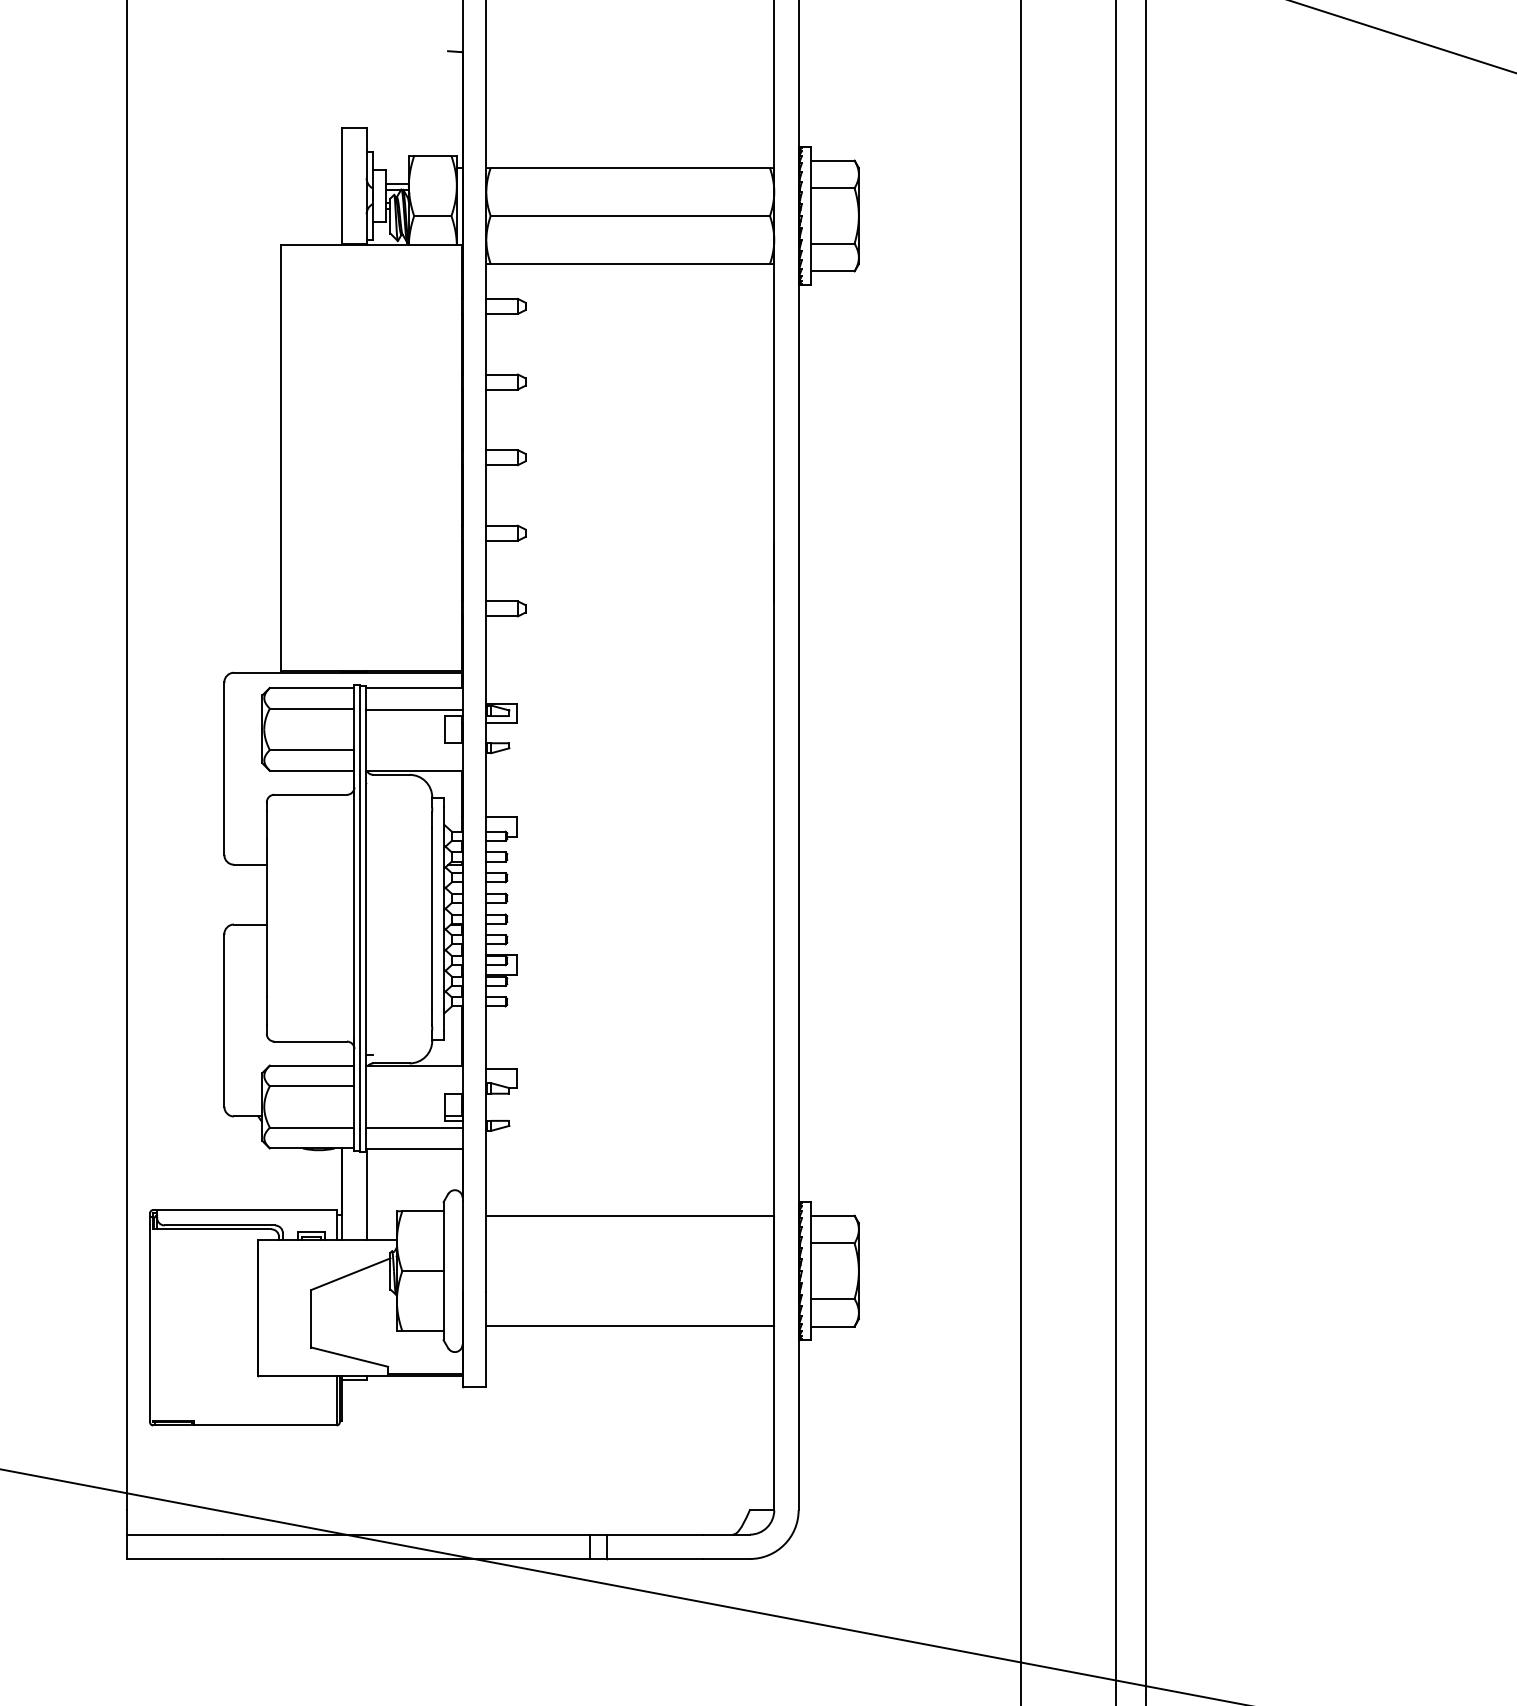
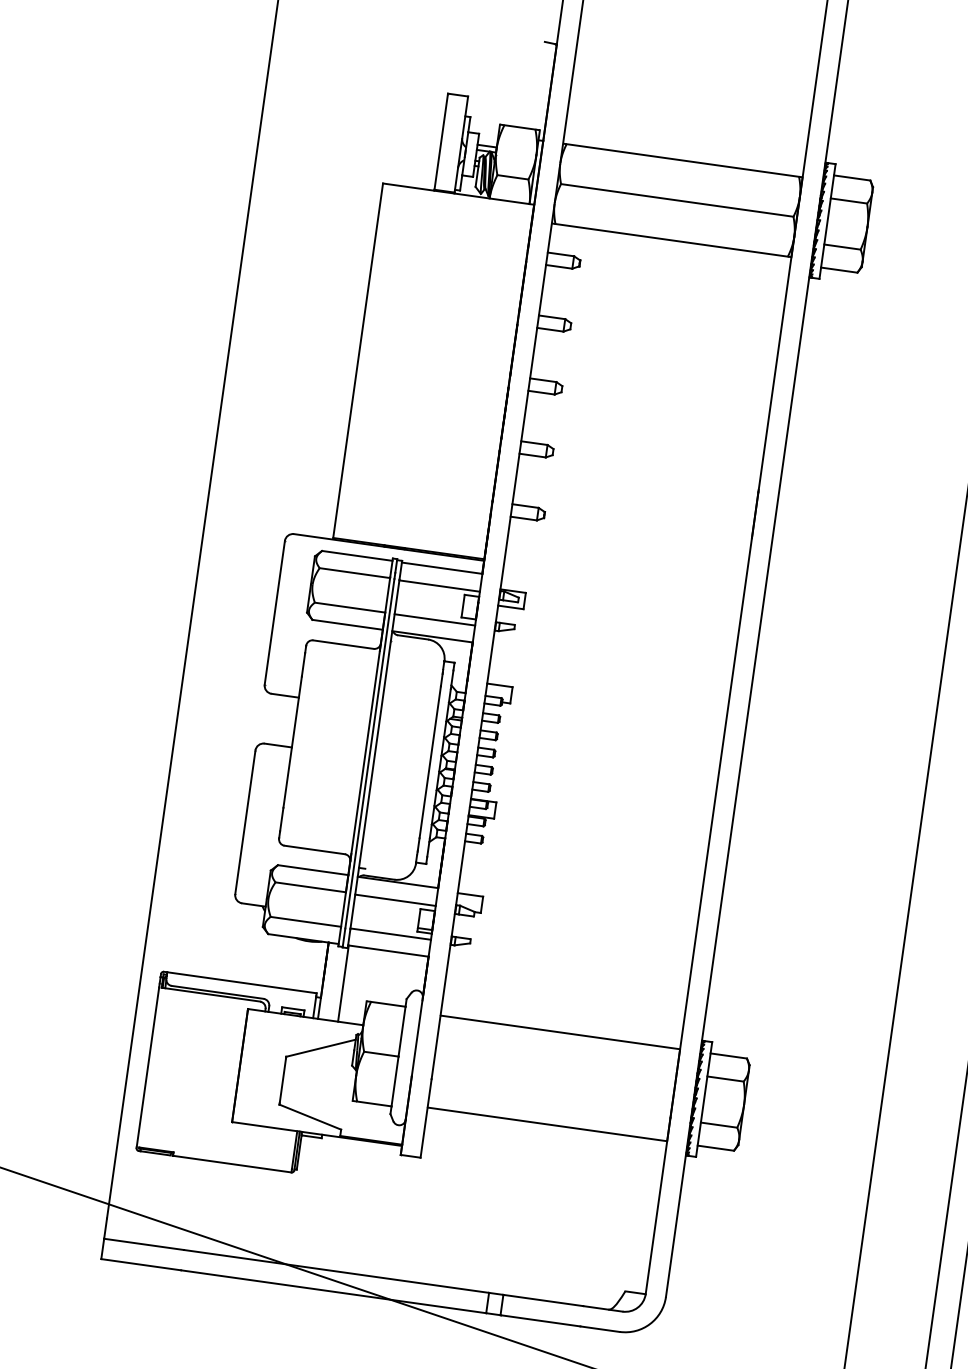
line: (413, 750) -> (434, 619), added
line: (413, 1087) -> (394, 900), added

